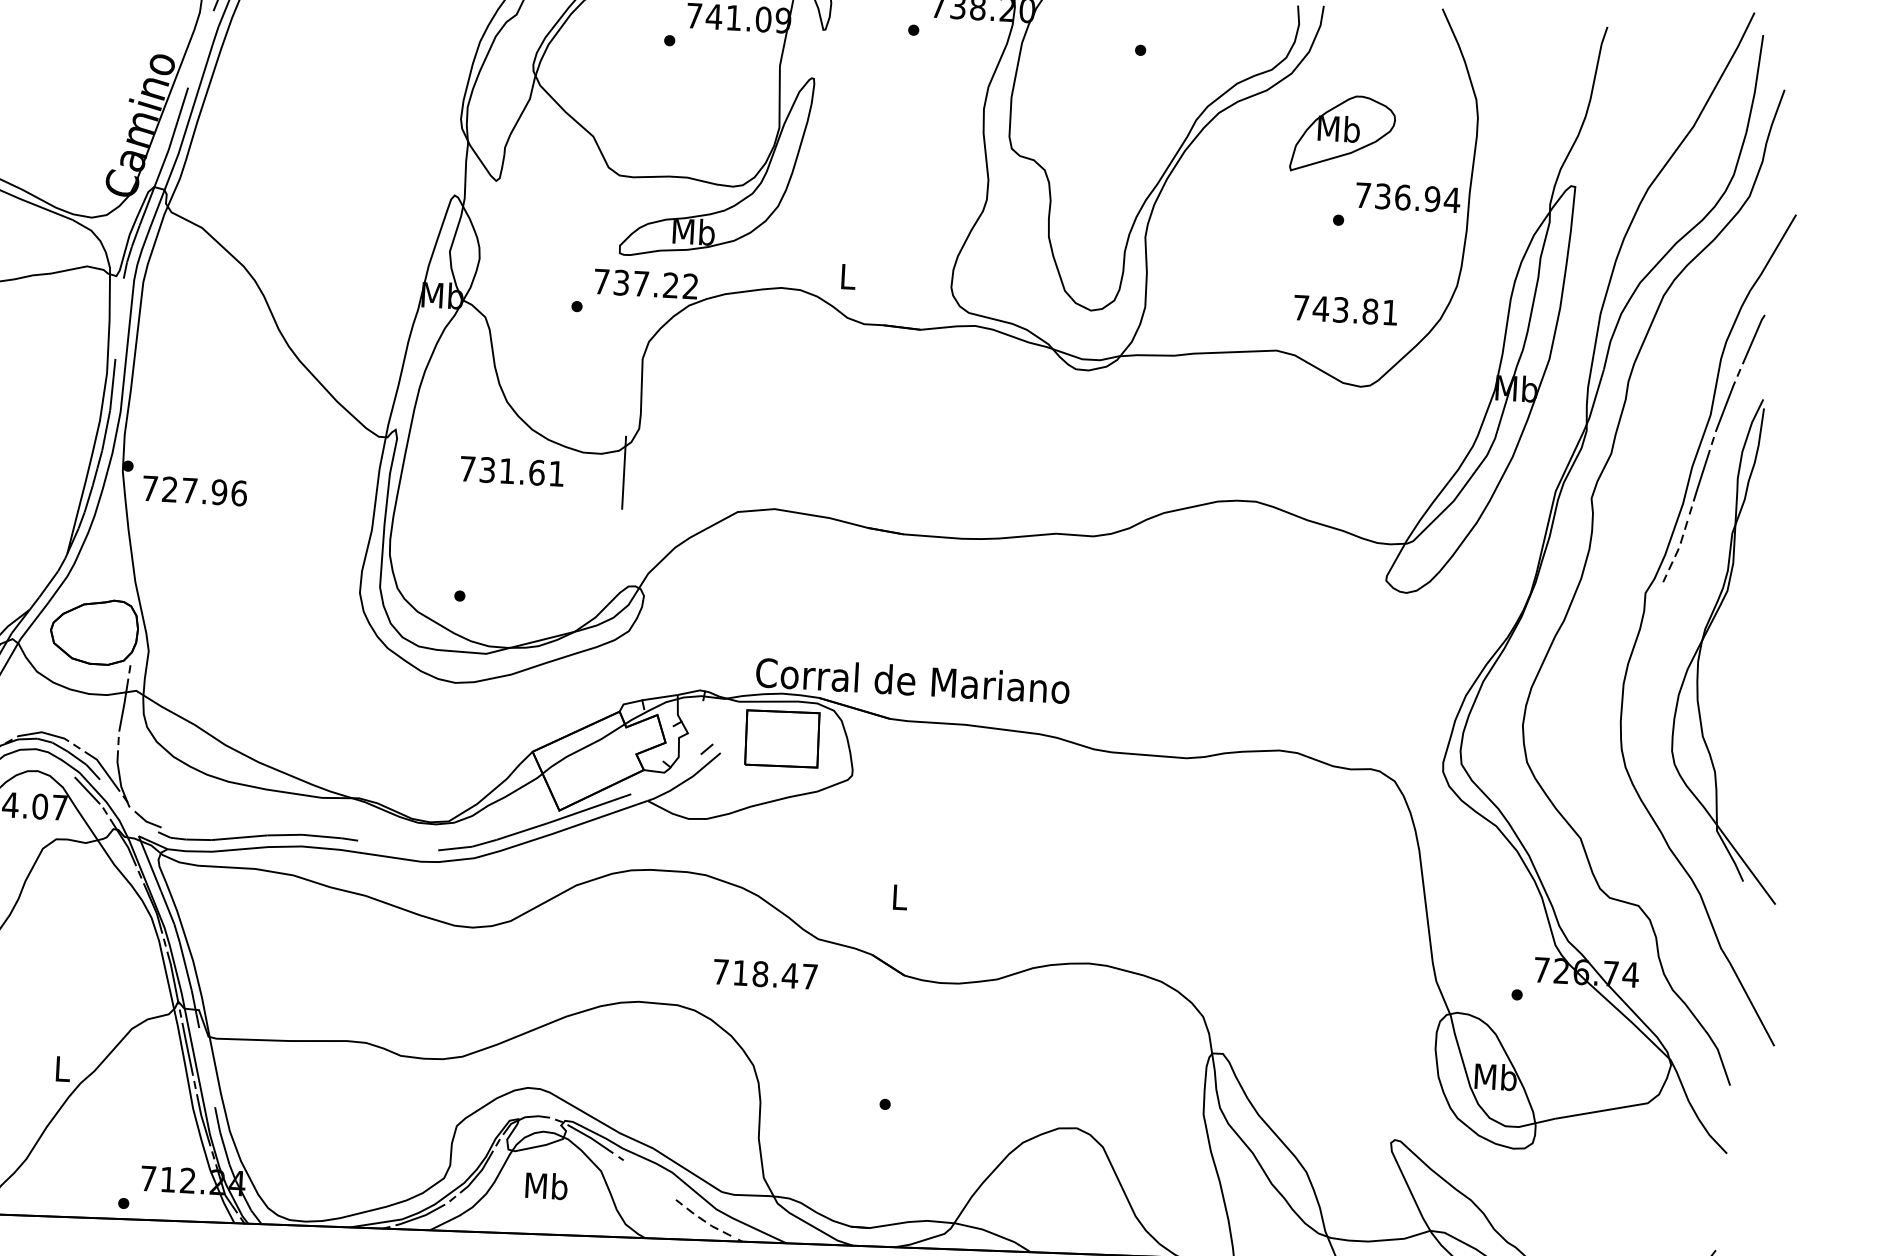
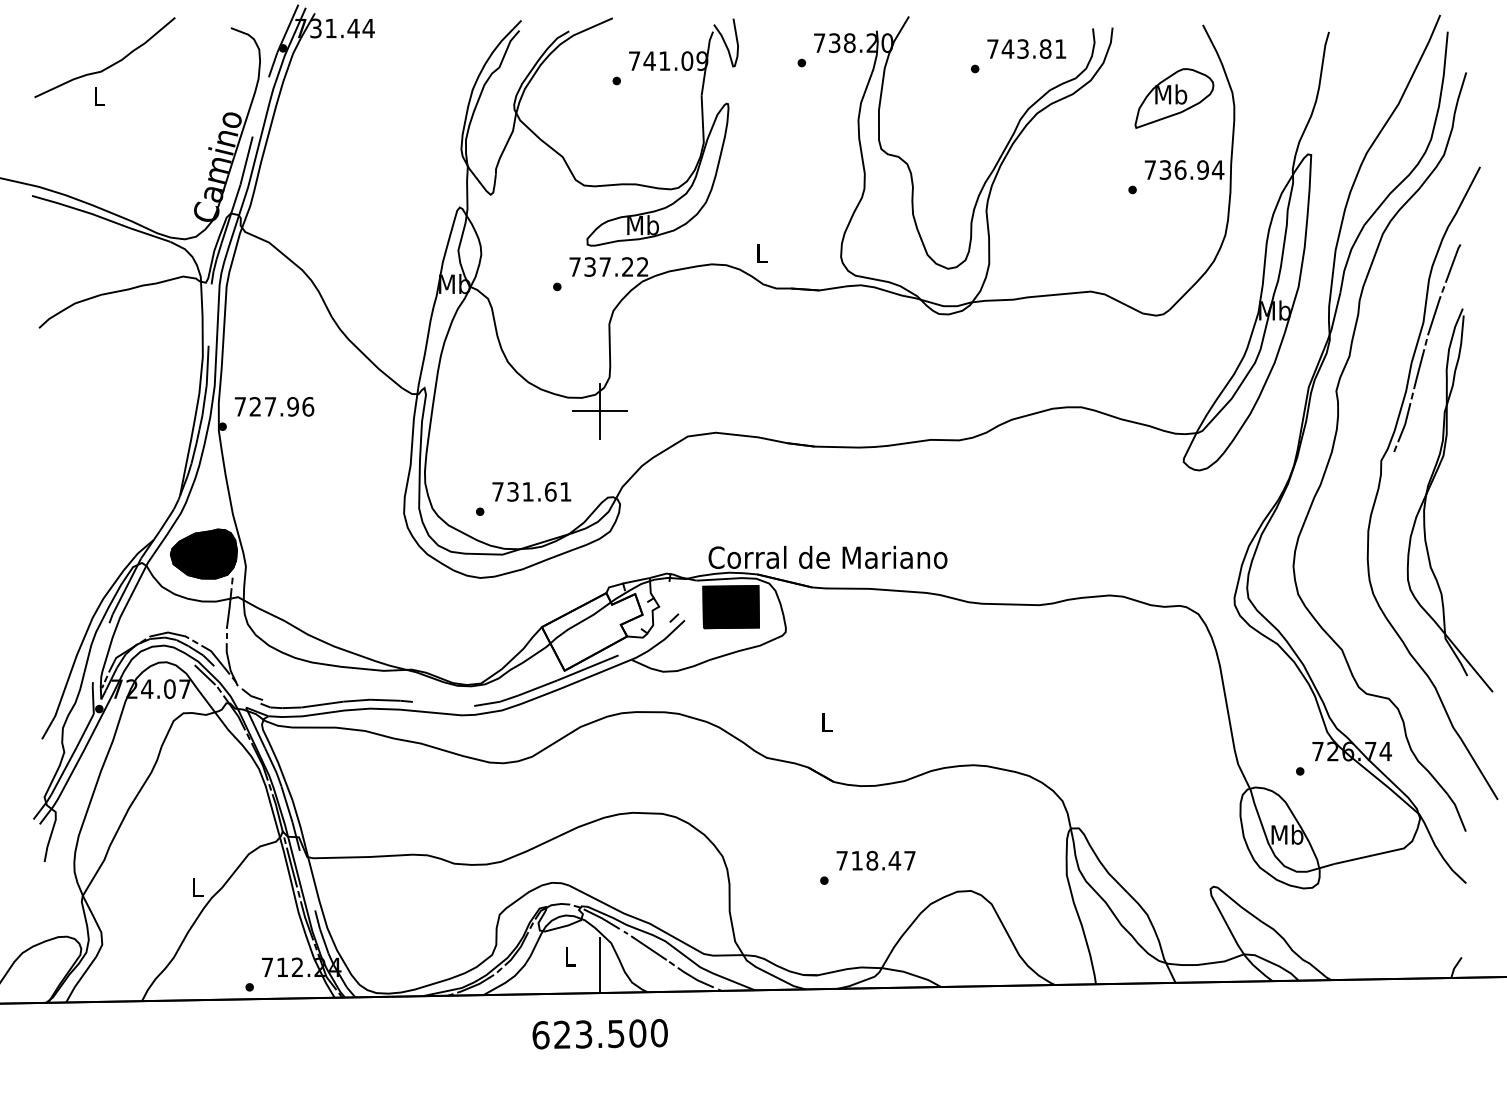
part: (1343, 134) -> (1174, 98), moved
text: (1345, 309) -> (1026, 48), moved
text: (511, 470) -> (531, 491), moved
line: (623, 472) -> (599, 411), added
text: (194, 490) -> (274, 406), moved
line: (1679, 545) -> (1405, 423), dashed -> solid
fill: (93, 631) -> (203, 553), added
fill: (781, 739) -> (730, 607), added
text: (764, 973) -> (875, 860), moved
line: (649, 1179) -> (648, 947), added
text: (546, 1185) -> (570, 956), Mb -> L
line: (584, 1199) -> (599, 965), added
line: (709, 1223) -> (695, 978), dashed -> solid

